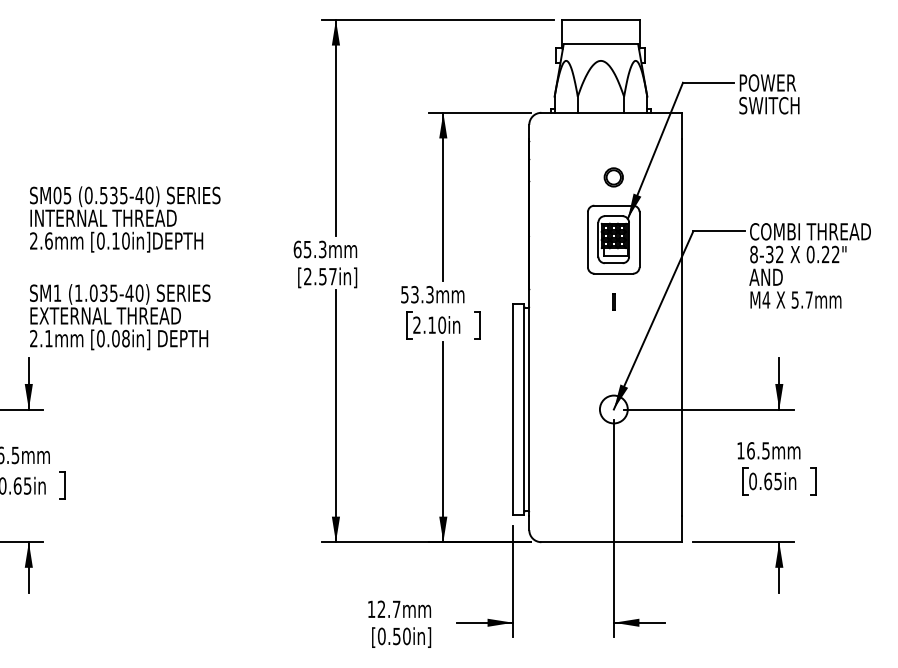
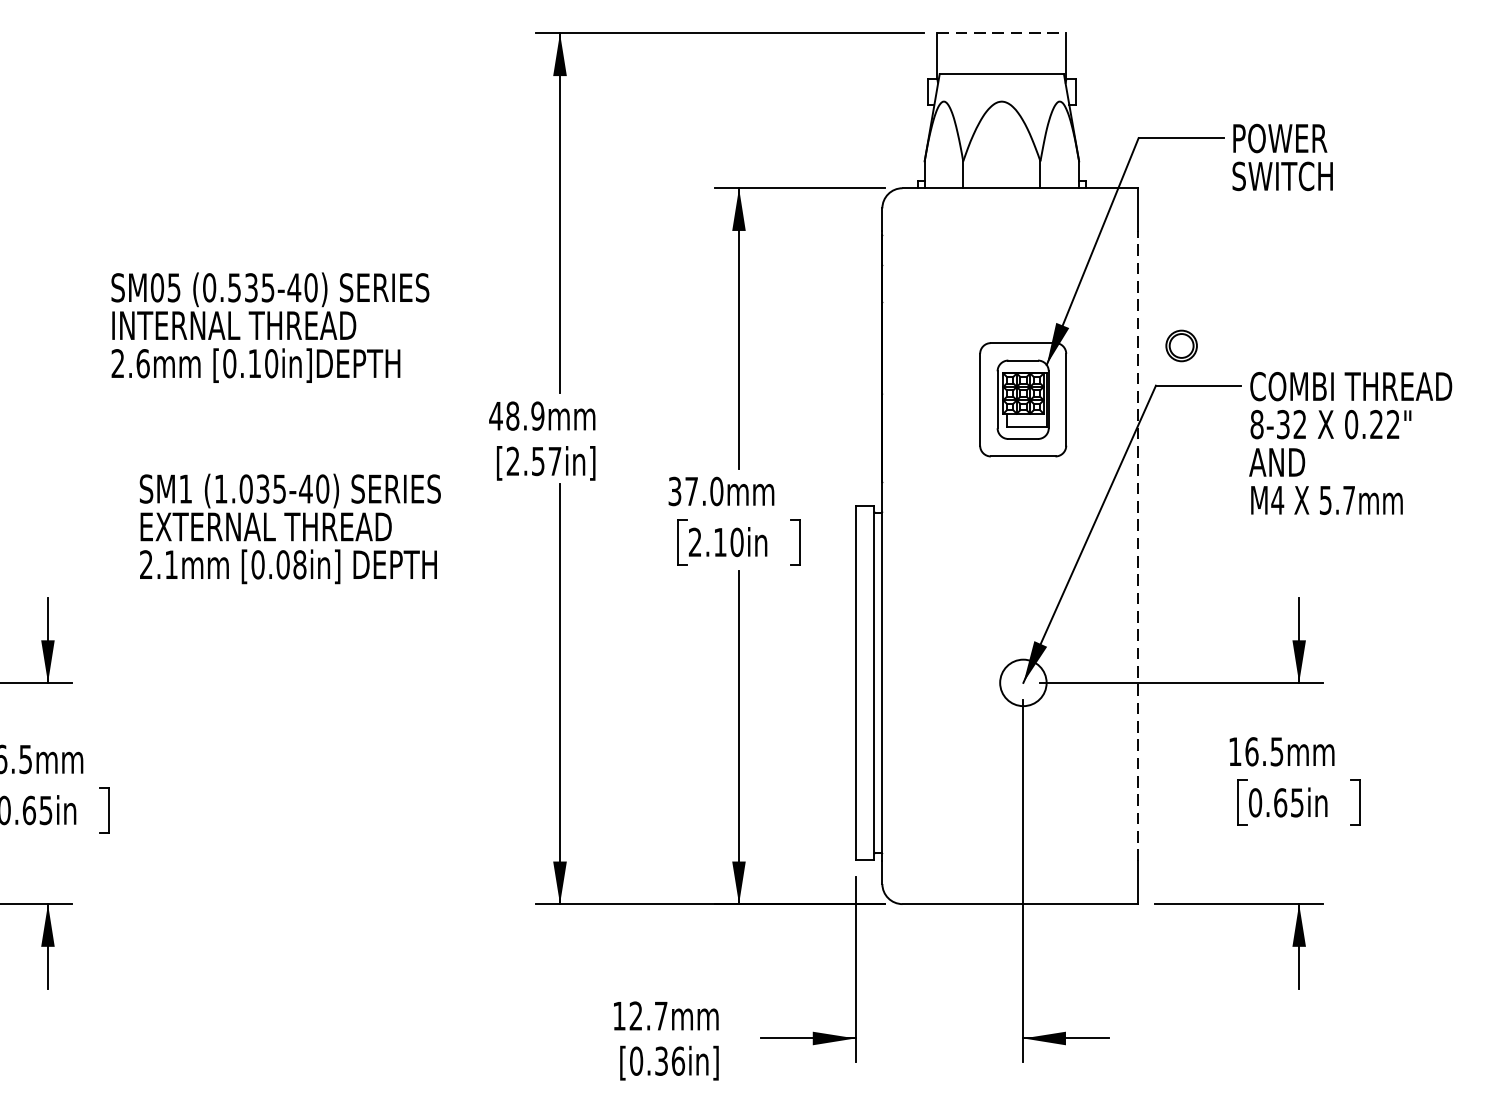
line: (600, 19) -> (1001, 32), solid -> dashed
part: (613, 177) -> (1181, 346), moved
text: (125, 219) -> (270, 327), moved
text: (309, 249) -> (515, 416), 65.3mm -> 48.9mm
text: (417, 294) -> (695, 491), 53.3mm -> 37.0mm
line: (613, 301) -> (1022, 502), removed
text: (120, 317) -> (290, 529), moved
line: (682, 327) -> (1137, 546), solid -> dashed
text: (401, 635) -> (669, 1059), [0.50in] -> [0.36in]

